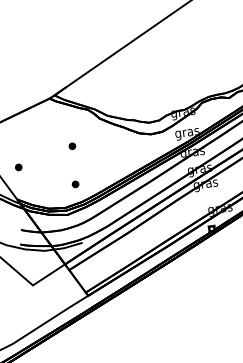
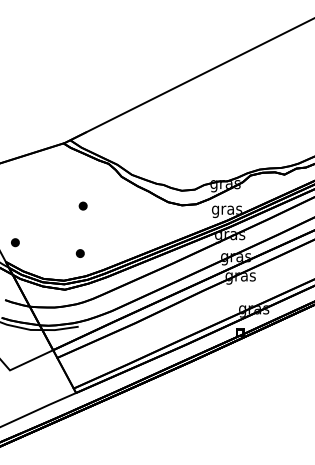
part: (18, 167) -> (15, 242), moved

